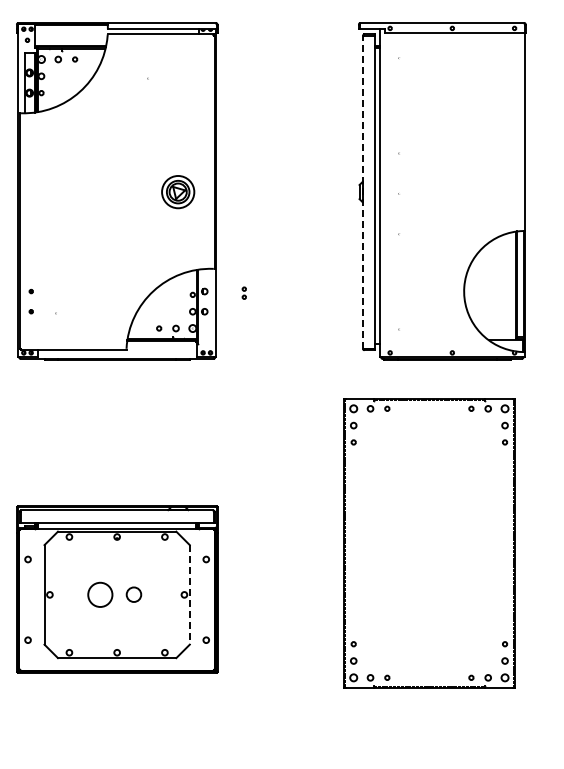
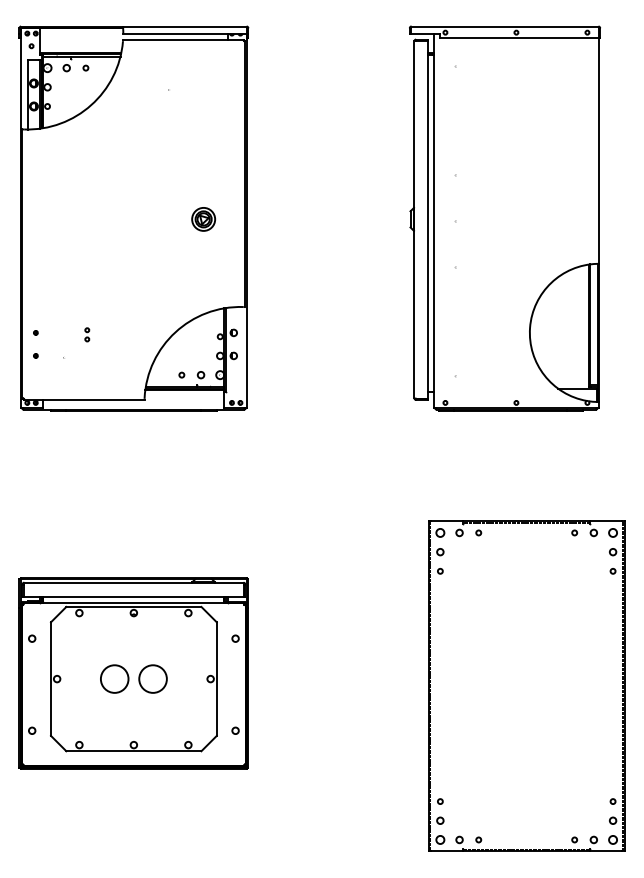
part: (178, 191) -> (203, 218), size x0.62
line: (362, 191) -> (413, 218), dashed -> solid
part: (243, 292) -> (86, 334), moved
part: (429, 543) -> (526, 686), moved
circle: (133, 594) -> (152, 678), size x1.67
line: (189, 594) -> (216, 678), dashed -> solid

